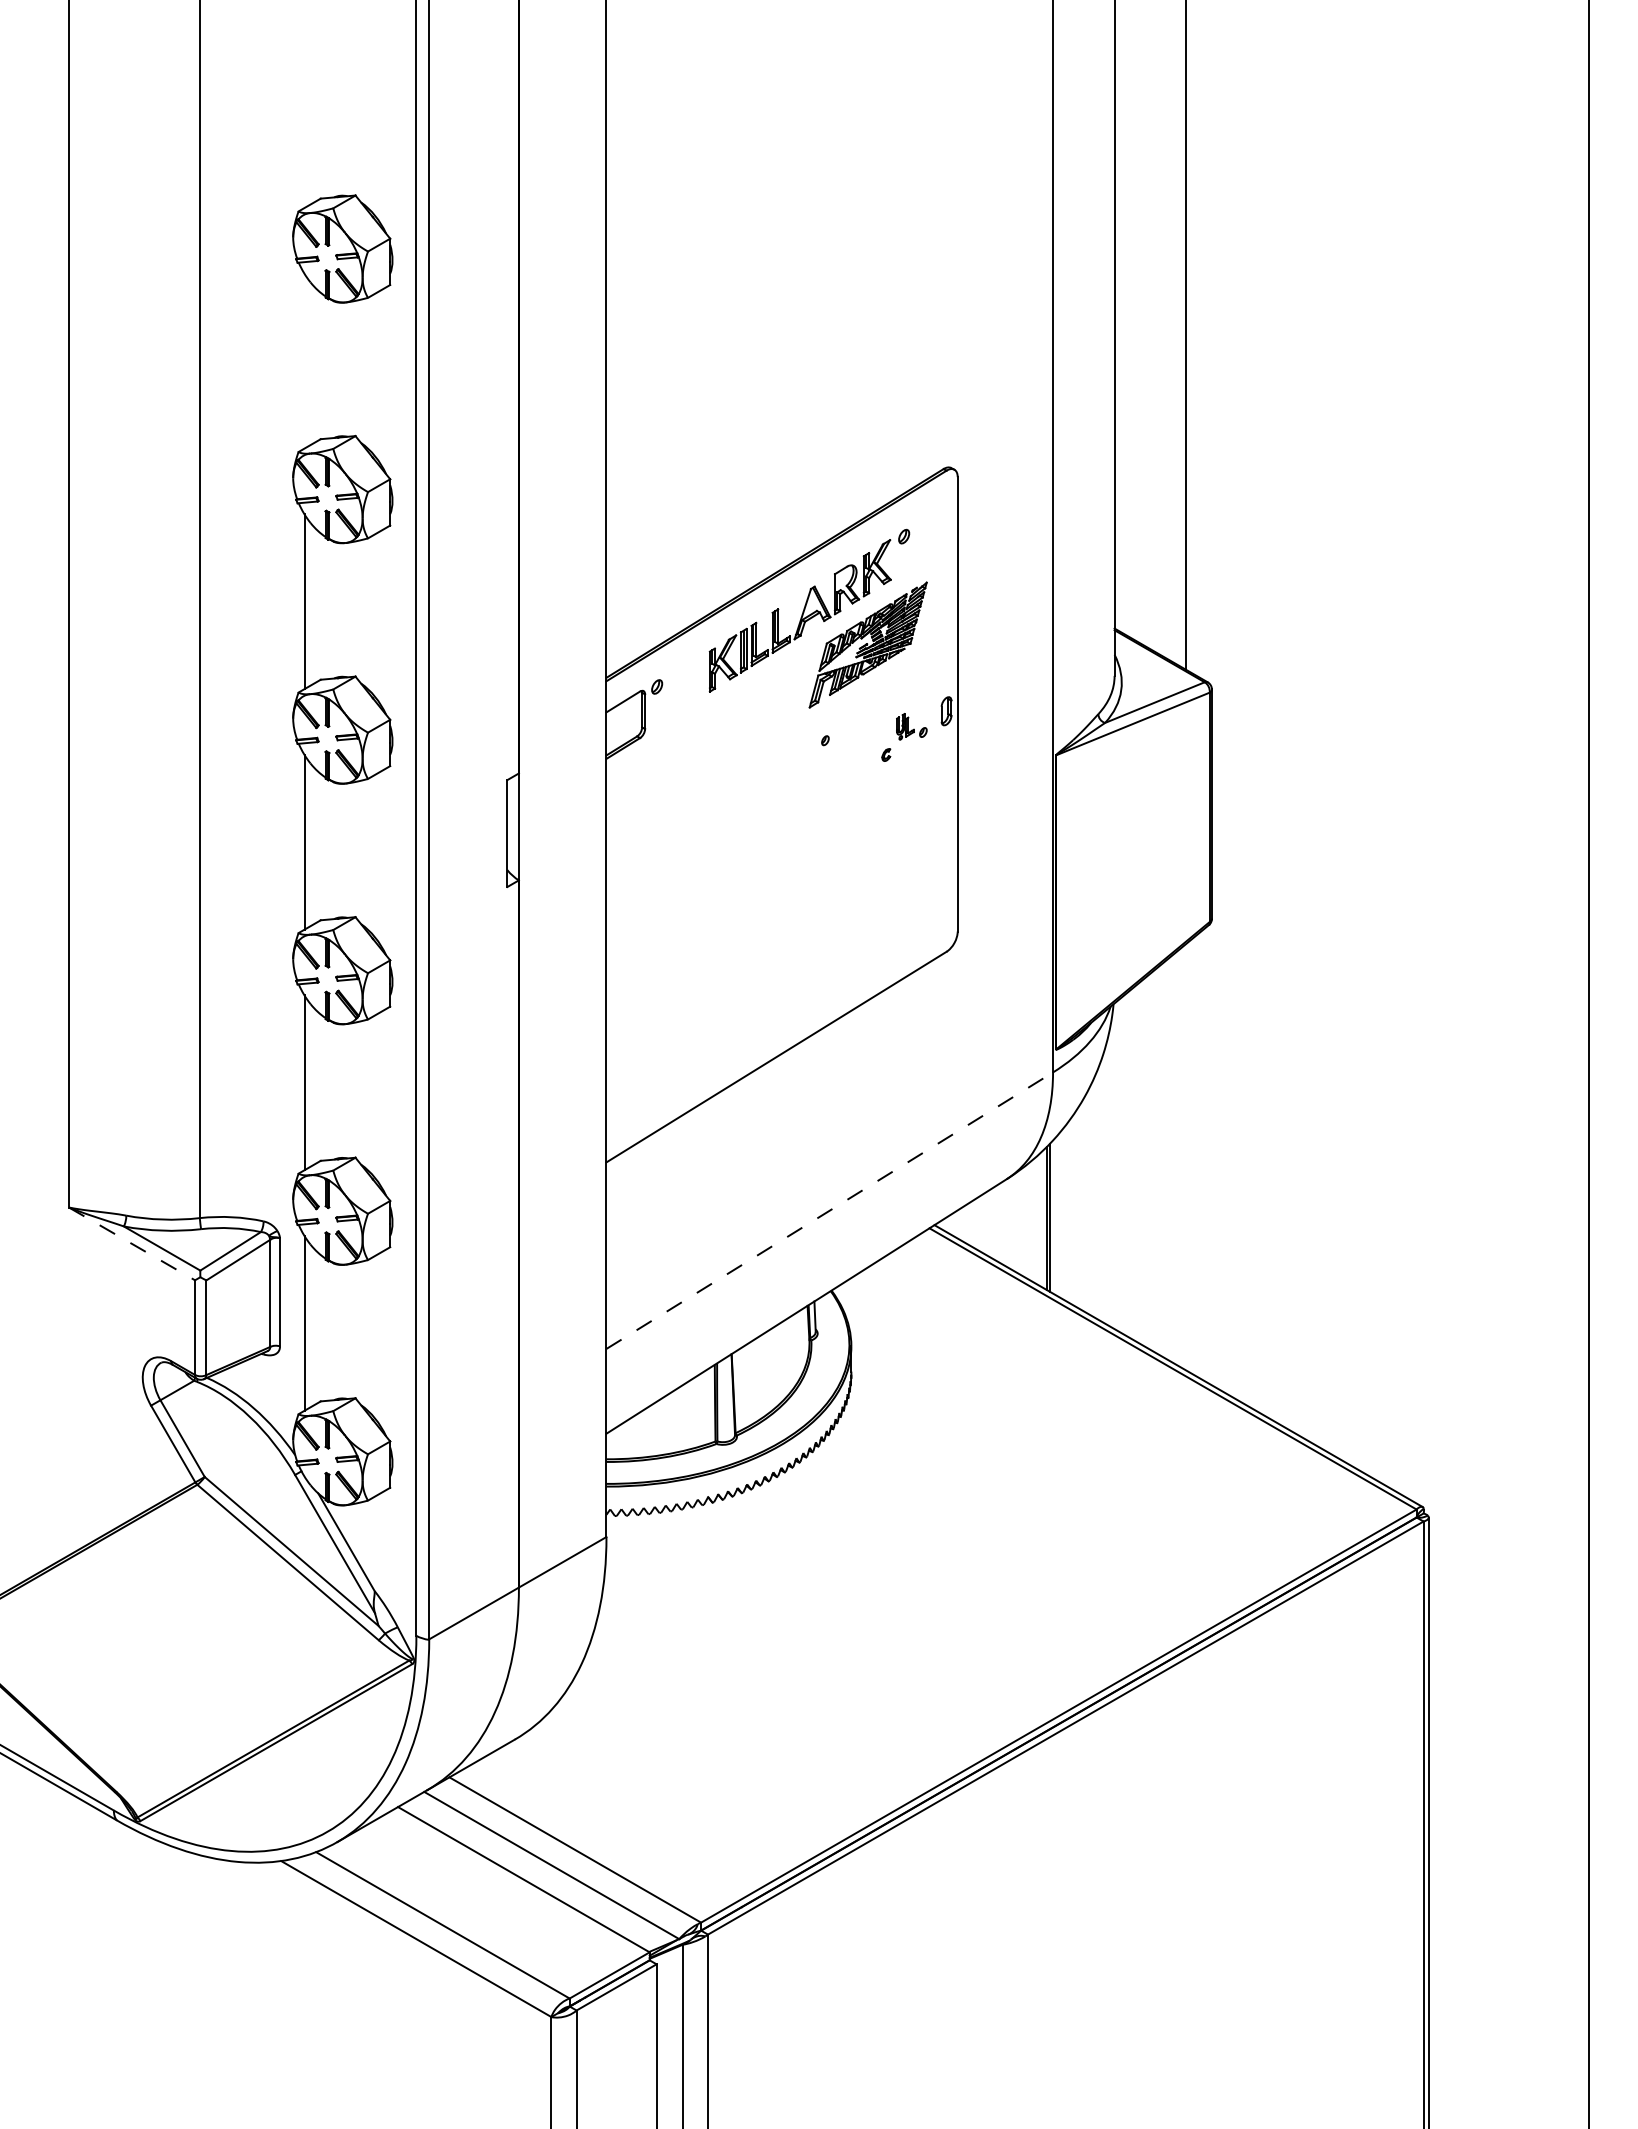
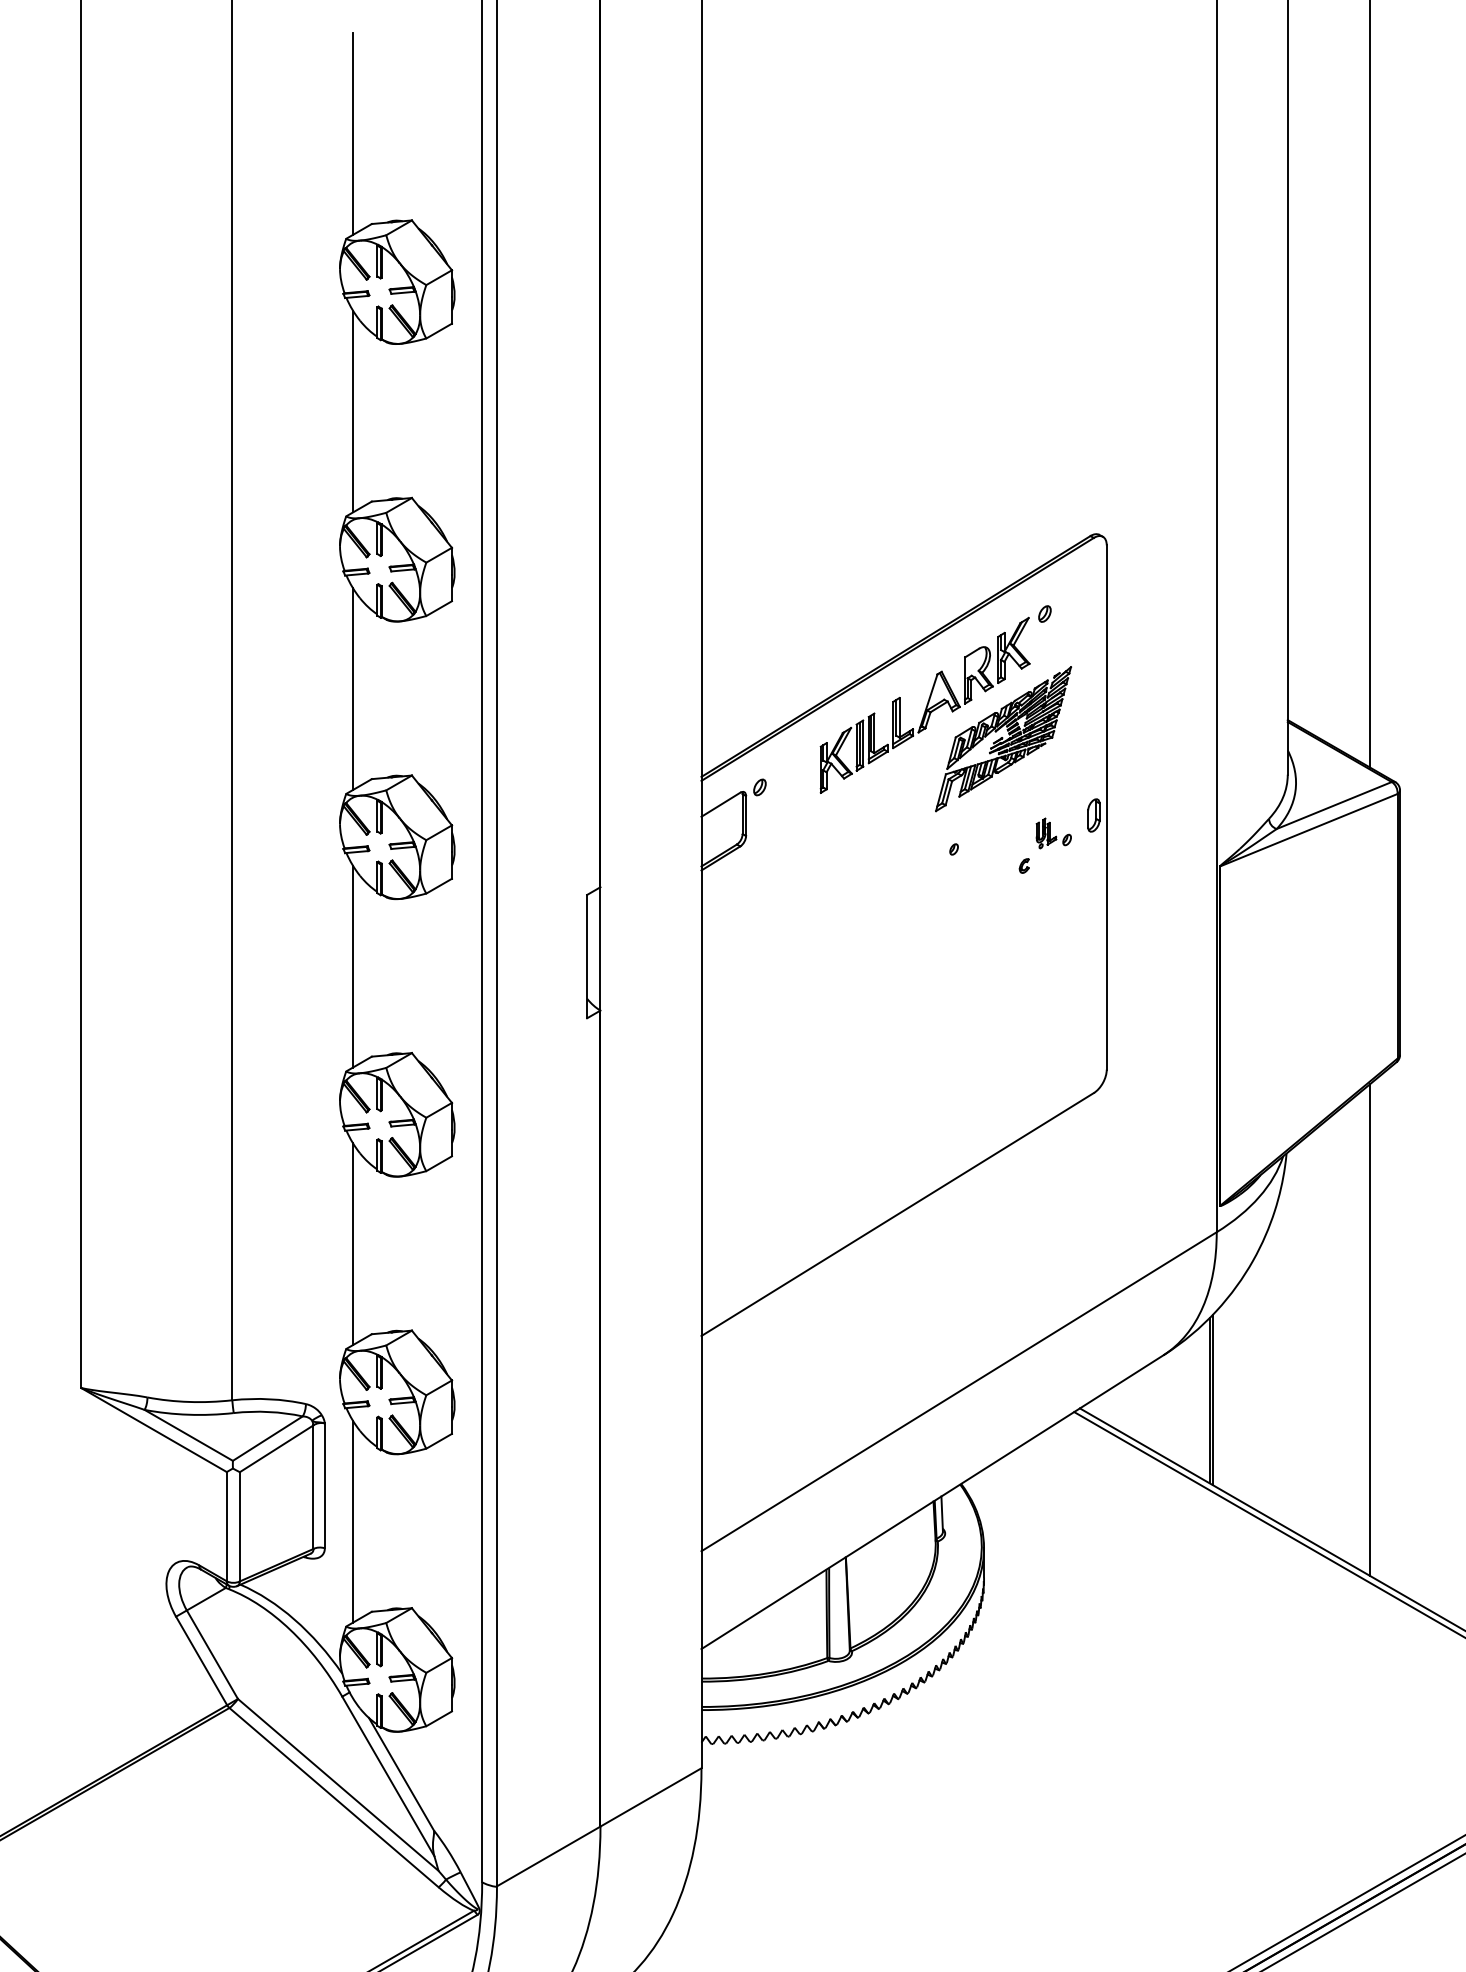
line: (304, 120) -> (353, 133), added
line: (304, 360) -> (353, 410), added
line: (1185, 1157) -> (1369, 1330), added
line: (829, 1210) -> (958, 1391), dashed -> solid
line: (132, 1243) -> (154, 1429), dashed -> solid

